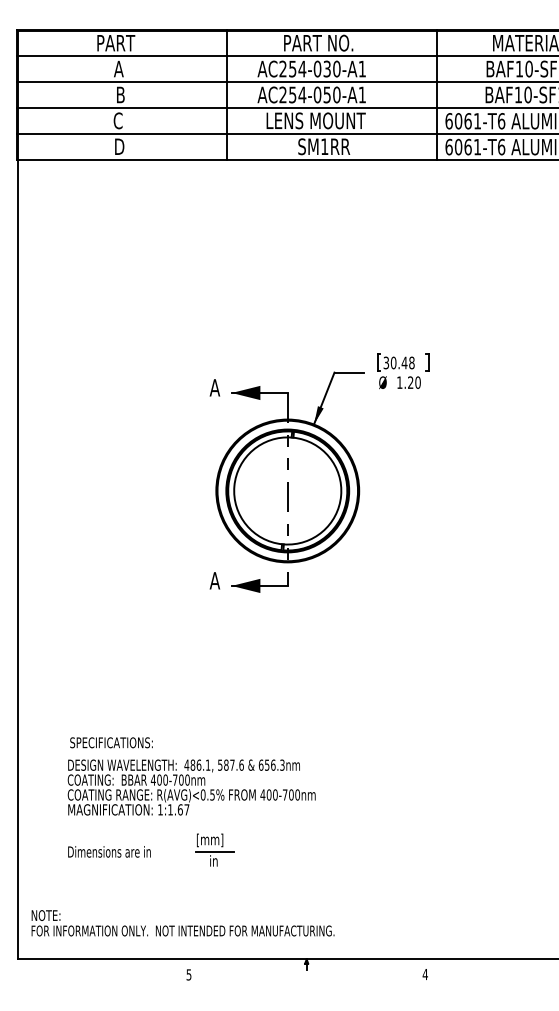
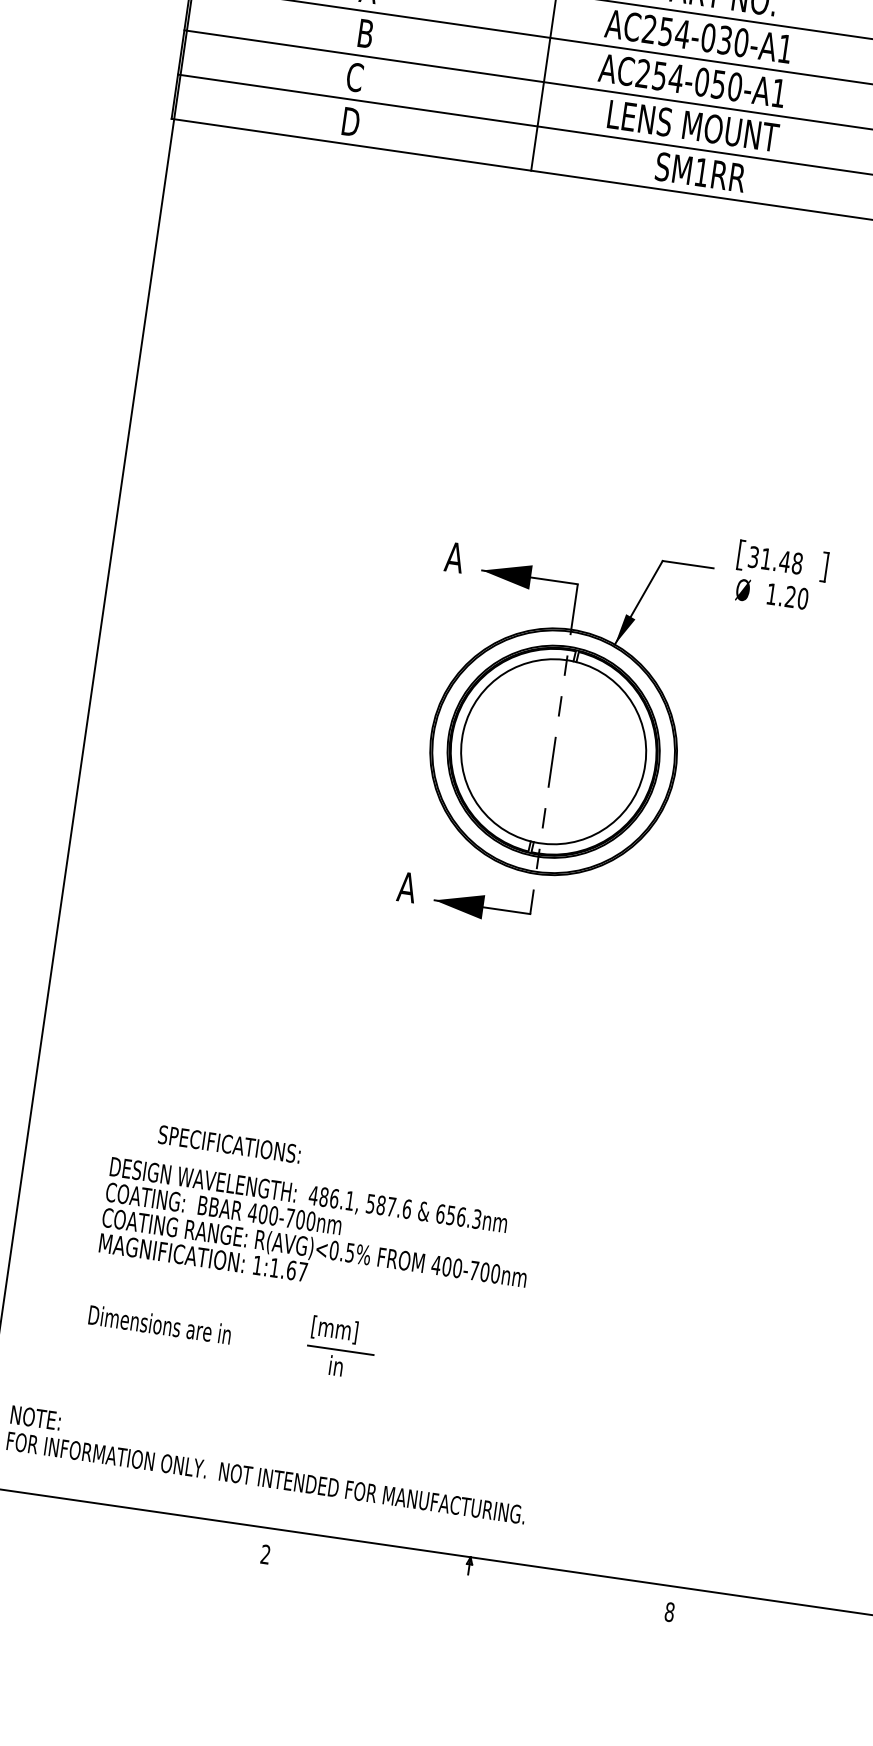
text: (393, 362) -> (766, 558), 30.48 -> 31.48
text: (111, 742) -> (229, 1143), moved
text: (188, 974) -> (264, 1553), 5 -> 2
text: (424, 974) -> (668, 1611), 4 -> 8

